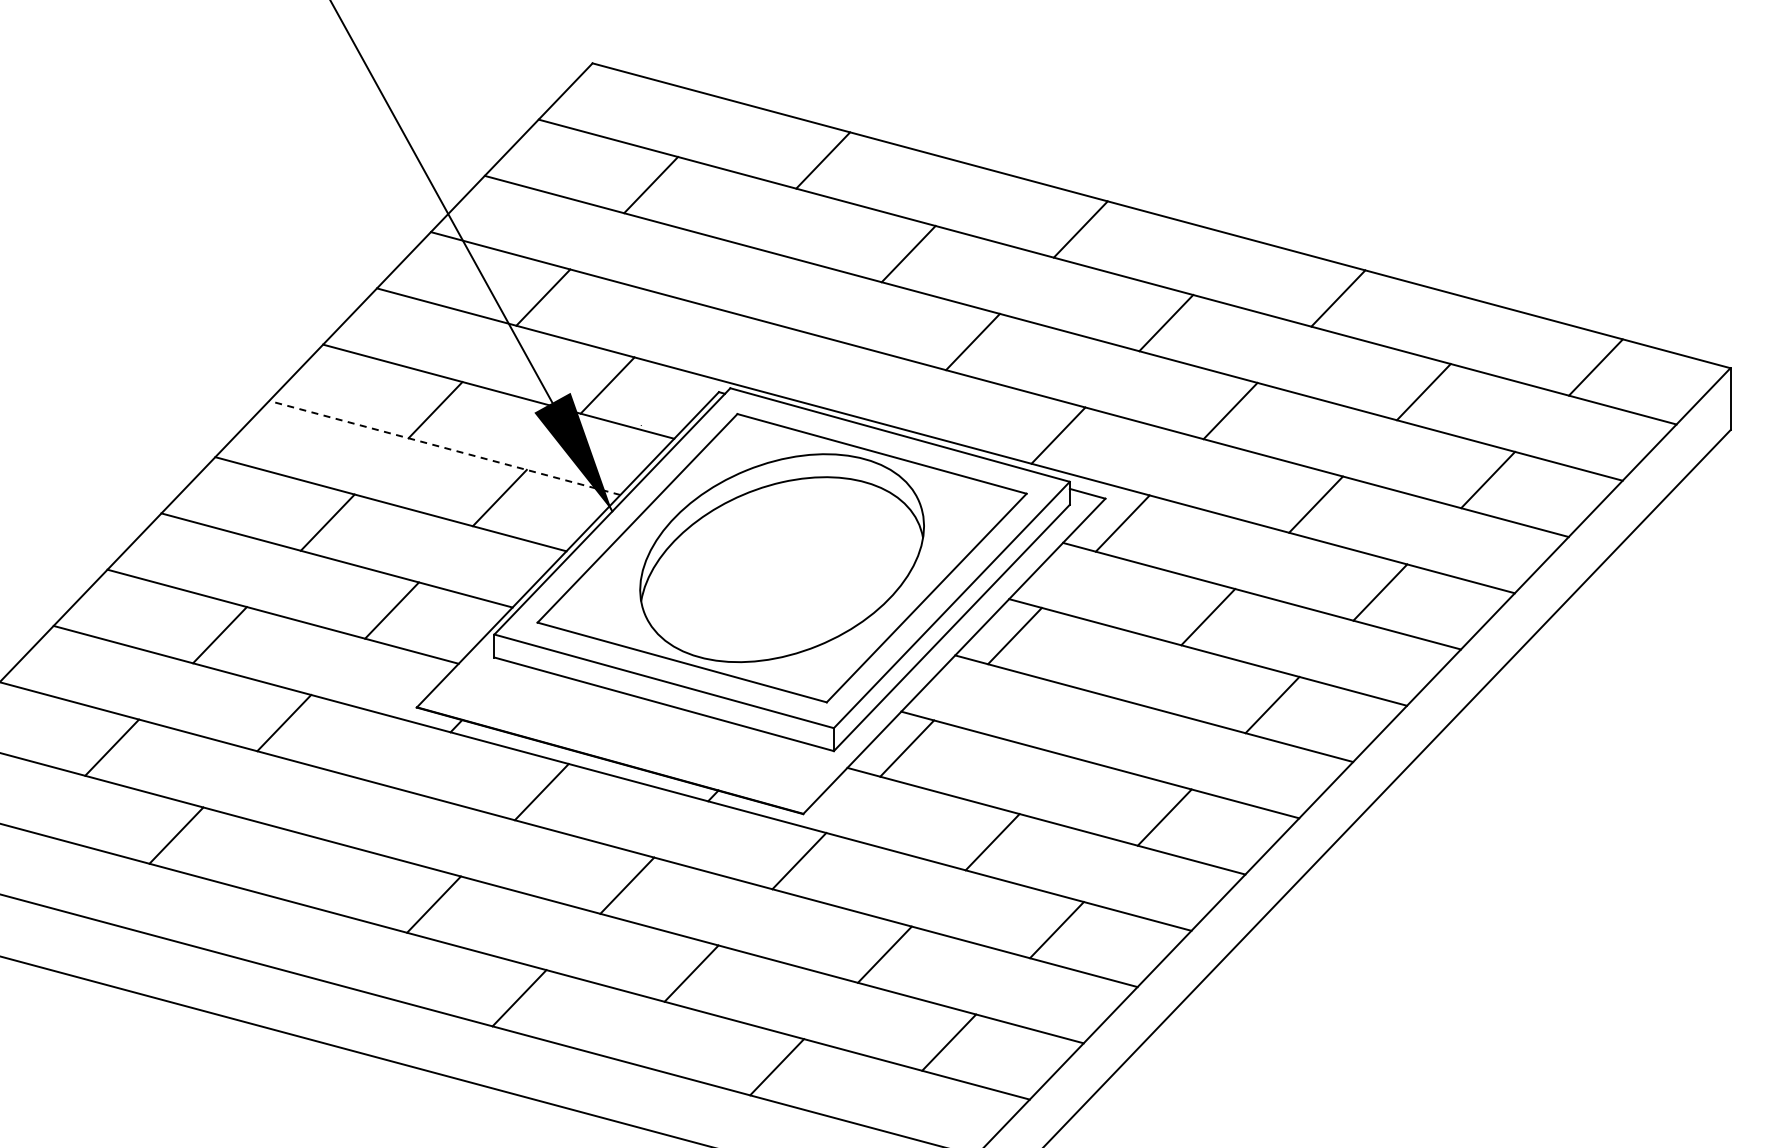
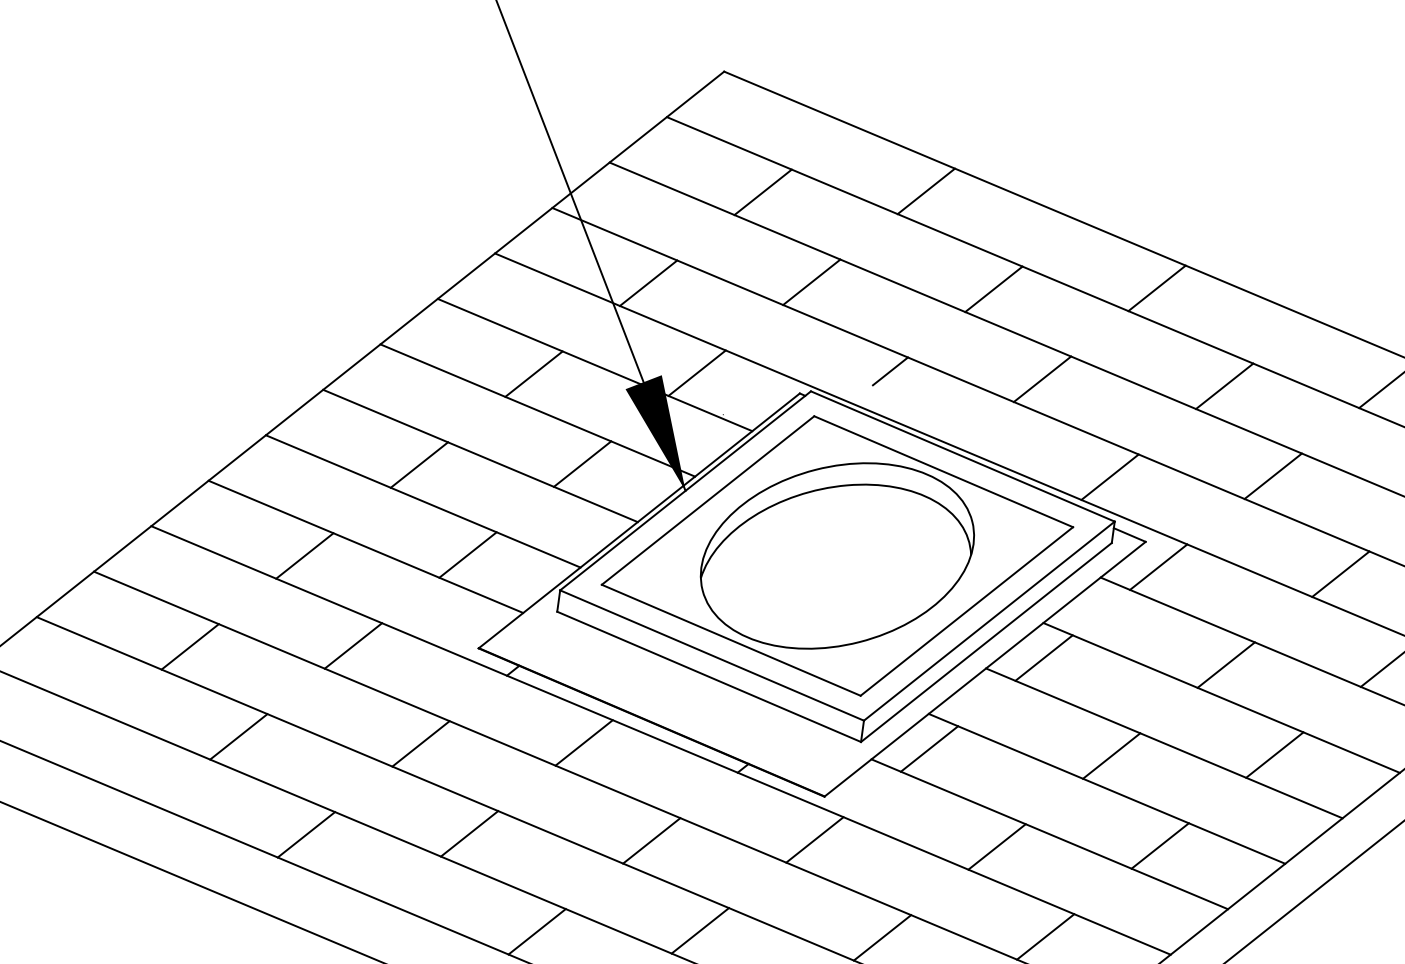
line: (715, 272) -> (811, 281), added
line: (810, 355) -> (889, 371), added
line: (444, 447) -> (537, 410), dashed -> solid
line: (1100, 729) -> (1111, 755), added
line: (369, 816) -> (420, 743), added
line: (261, 929) -> (305, 834), added

